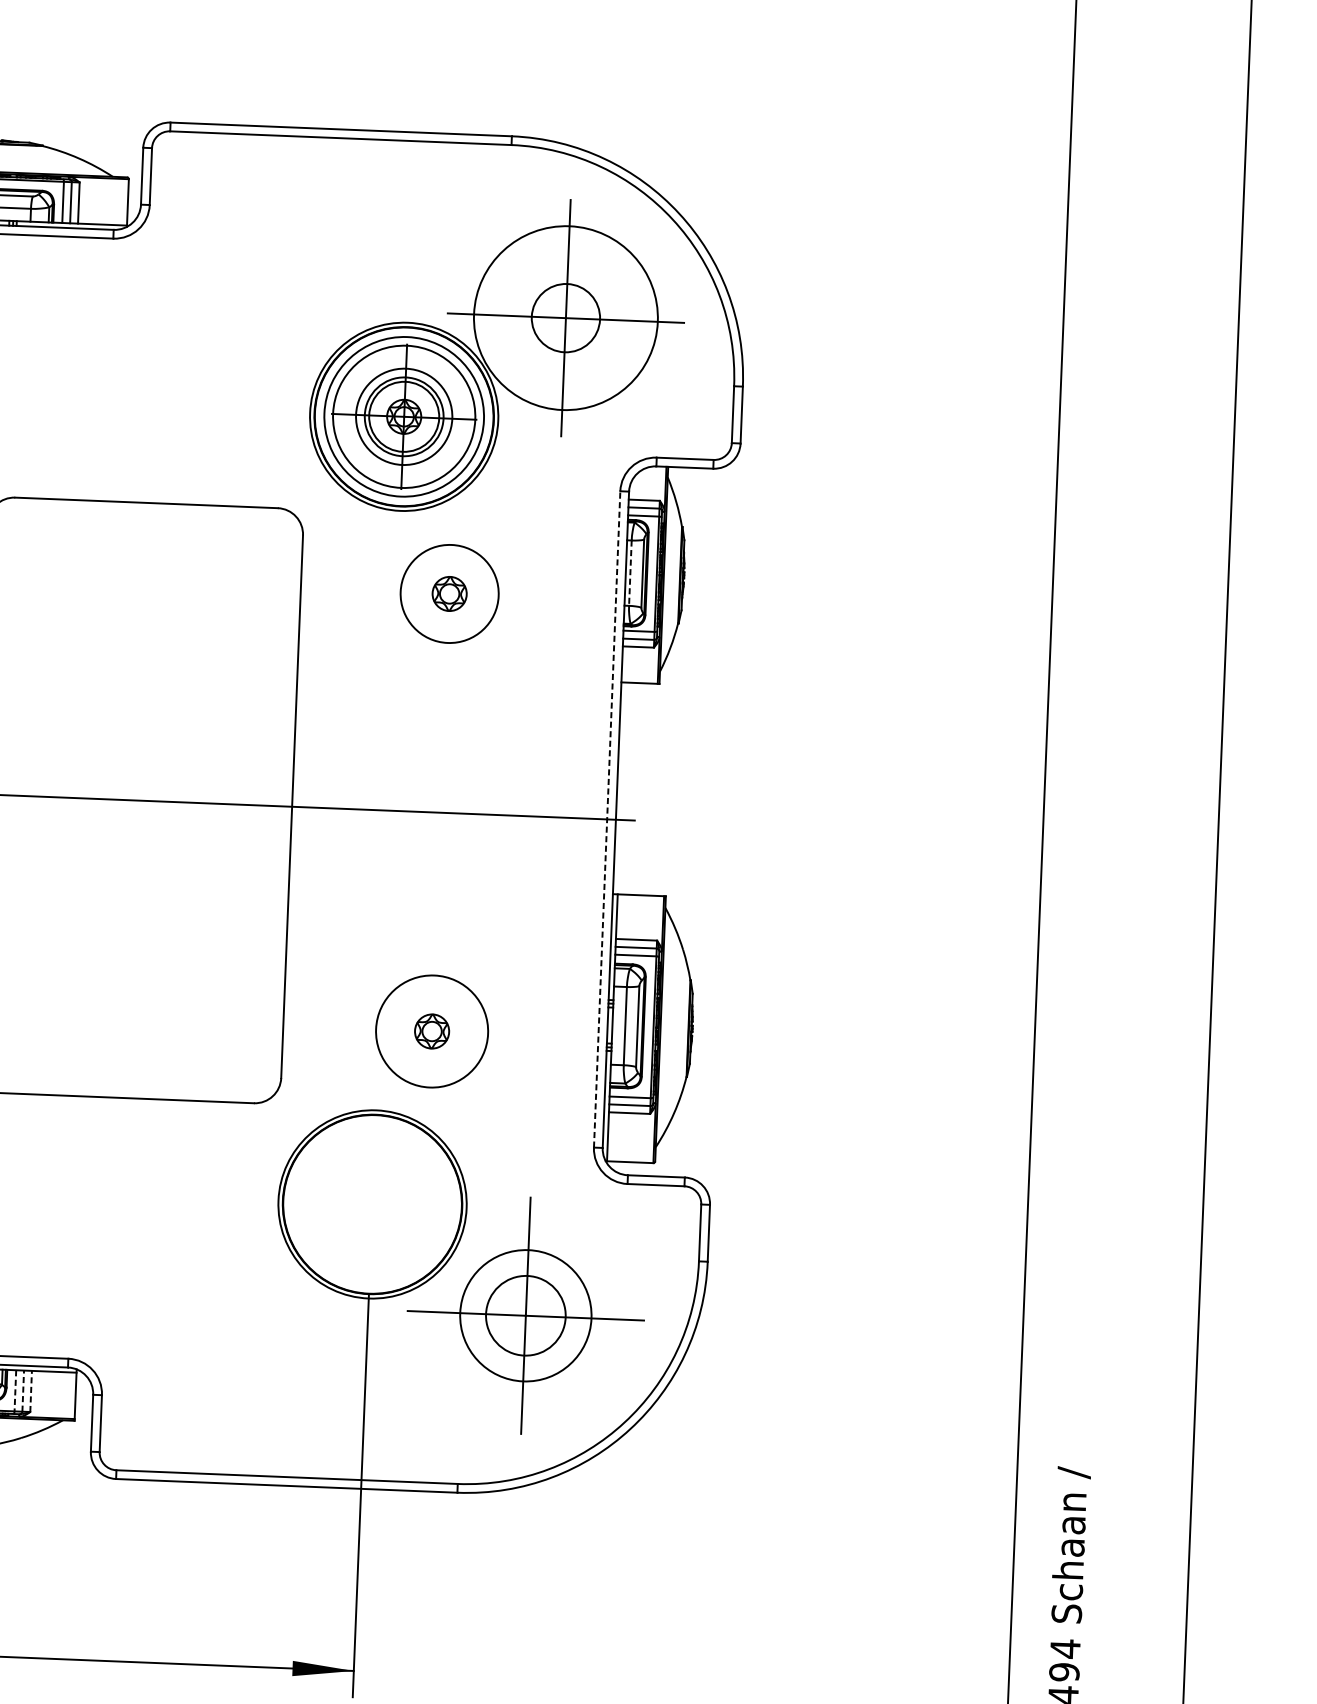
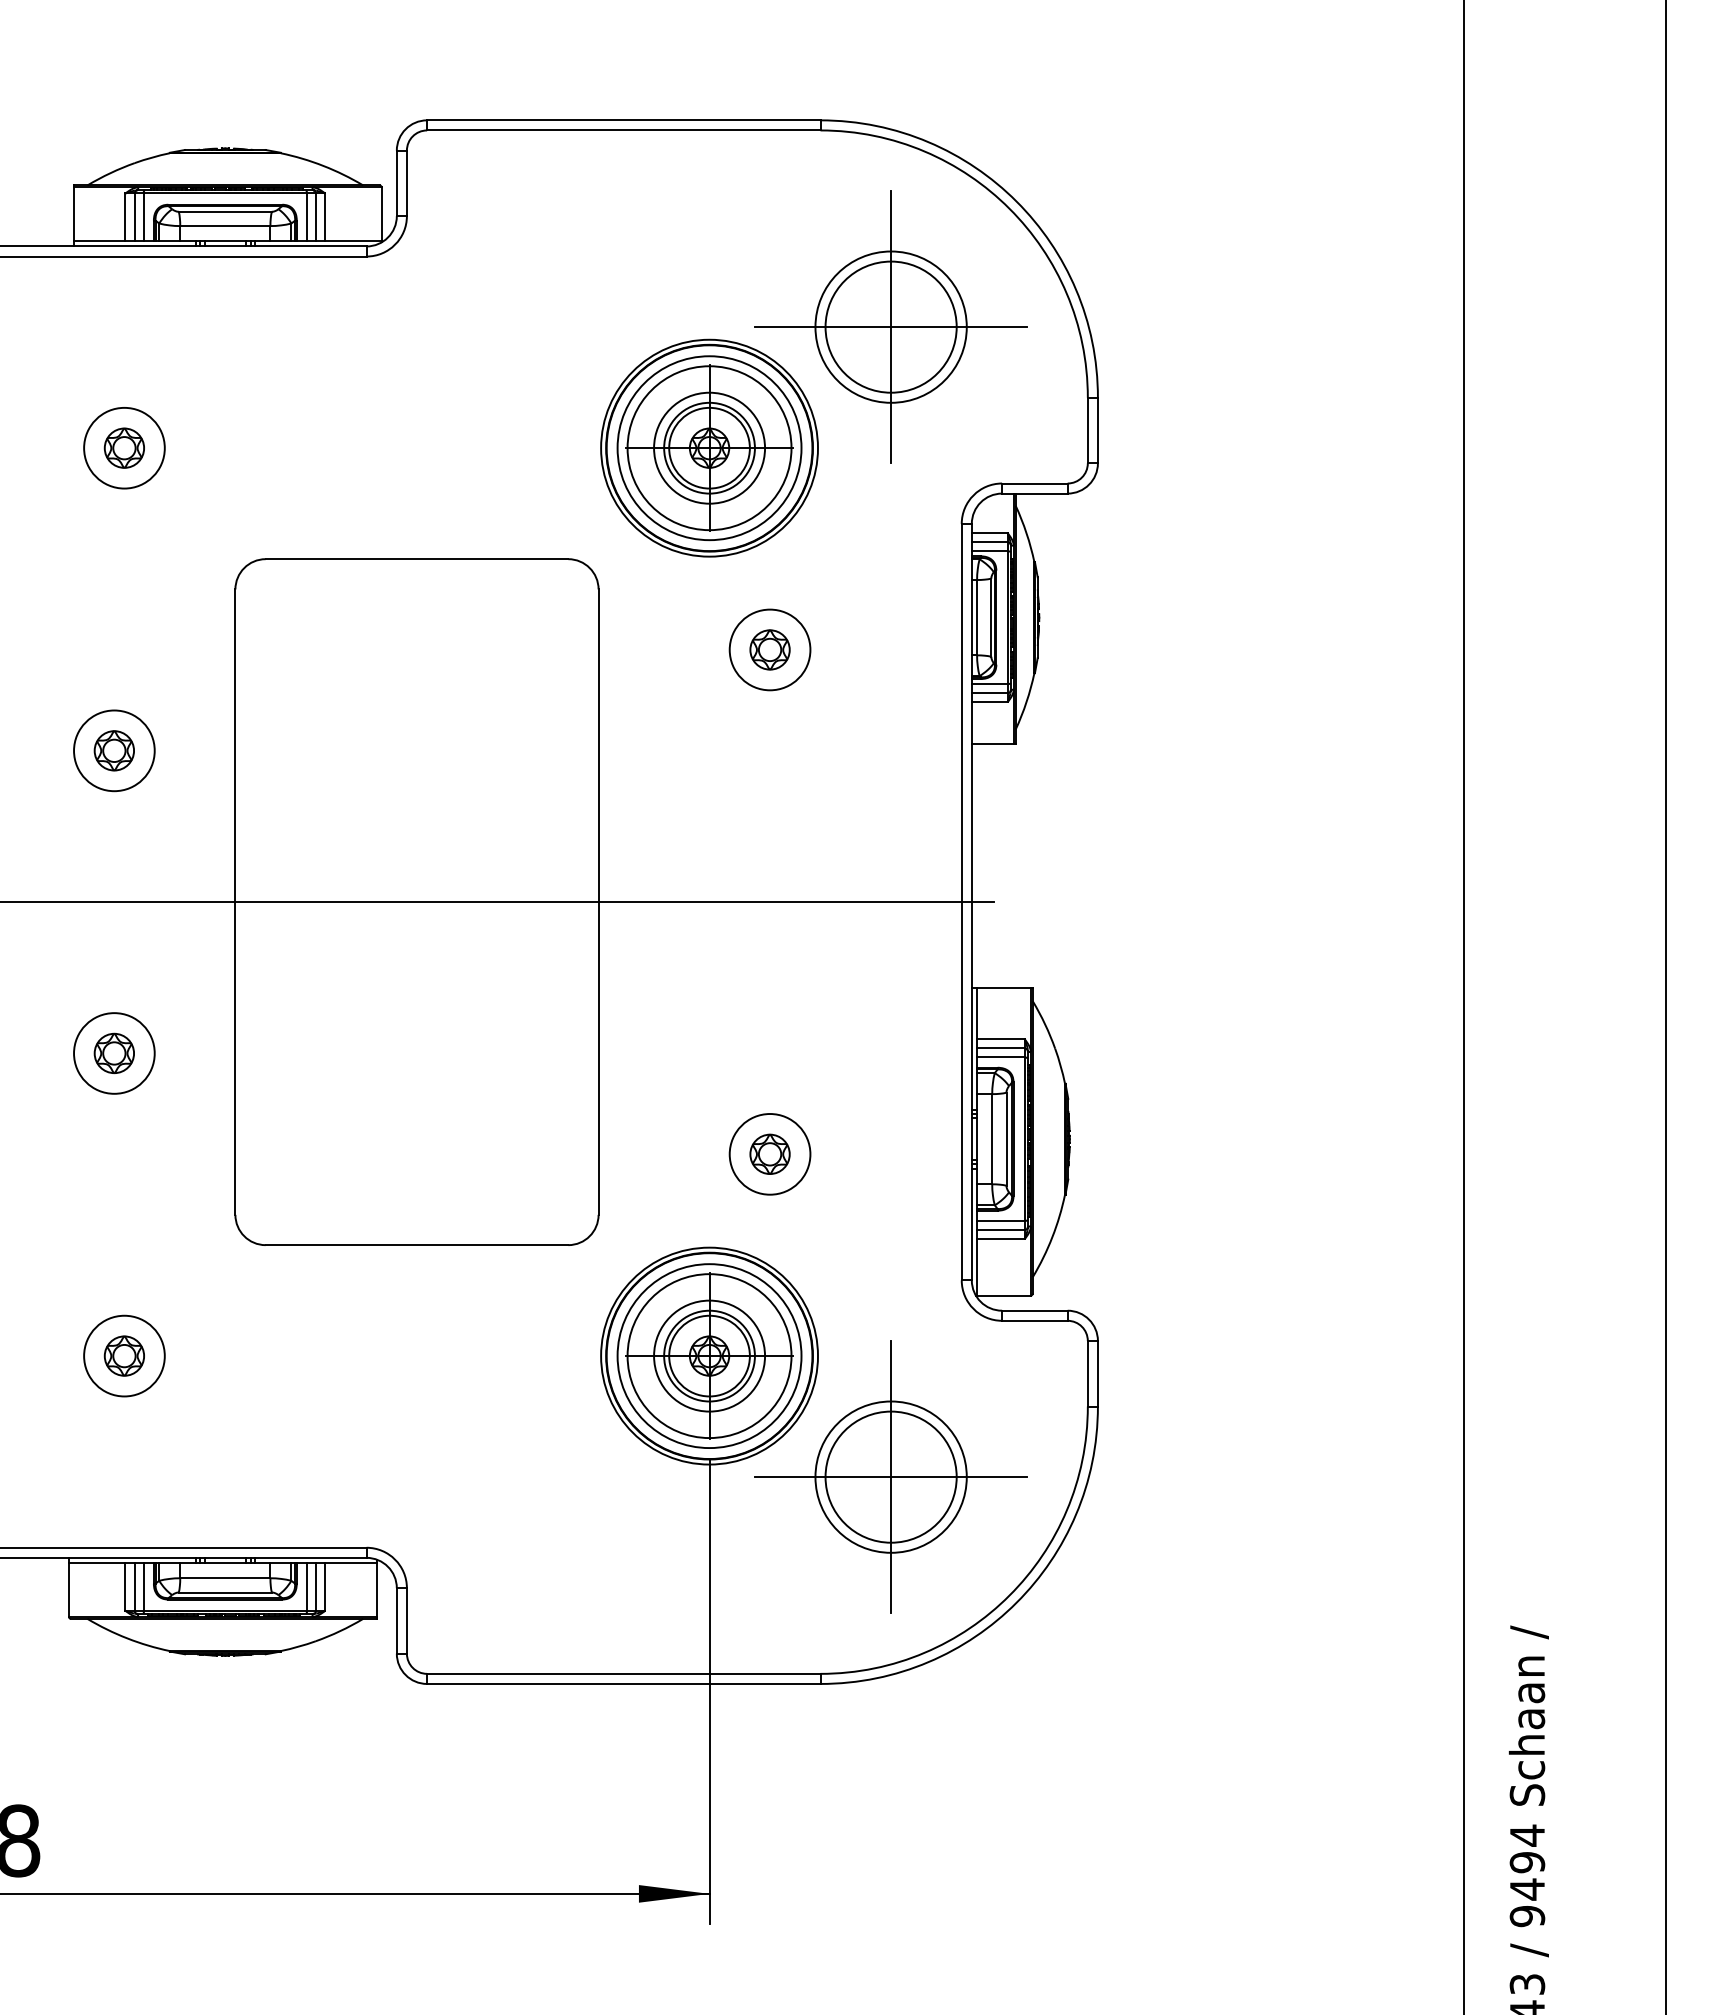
circle: (565, 317) -> (890, 326), size x0.71
circle: (565, 317) -> (890, 326), size x1.67
line: (630, 573) -> (977, 617), dashed -> solid
circle: (449, 593) -> (769, 649), size x0.71
line: (606, 818) -> (961, 901), dashed -> solid
circle: (431, 1031) -> (769, 1154), size x0.62
part: (372, 1203) -> (709, 1355), added
circle: (525, 1315) -> (890, 1476), size x1.43
line: (15, 1391) -> (307, 1587), dashed -> solid
line: (23, 1391) -> (316, 1587), dashed -> solid
line: (31, 1391) -> (325, 1587), dashed -> solid

